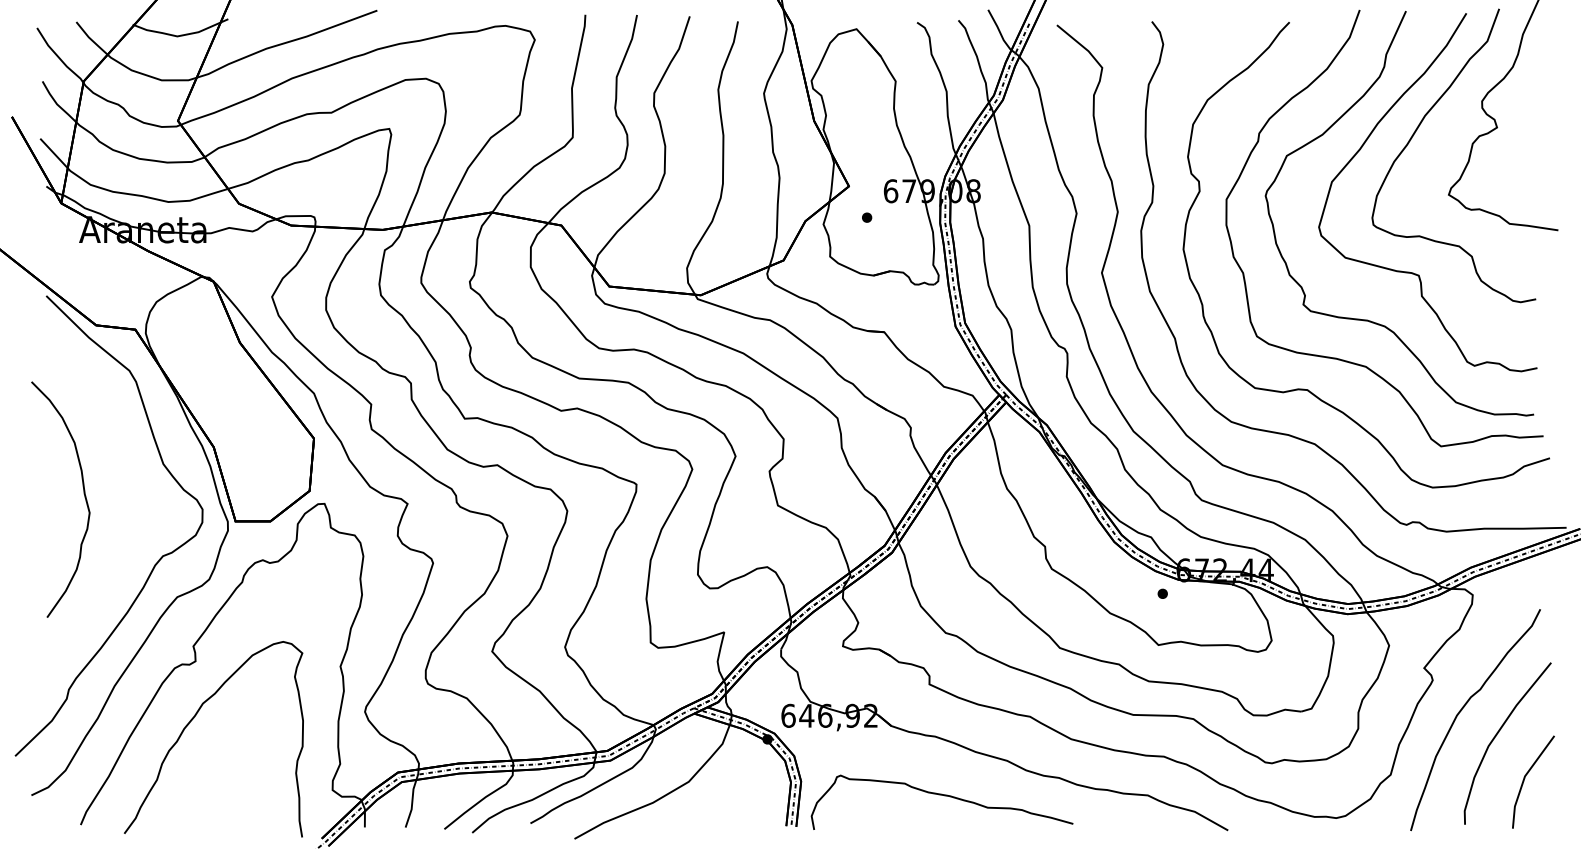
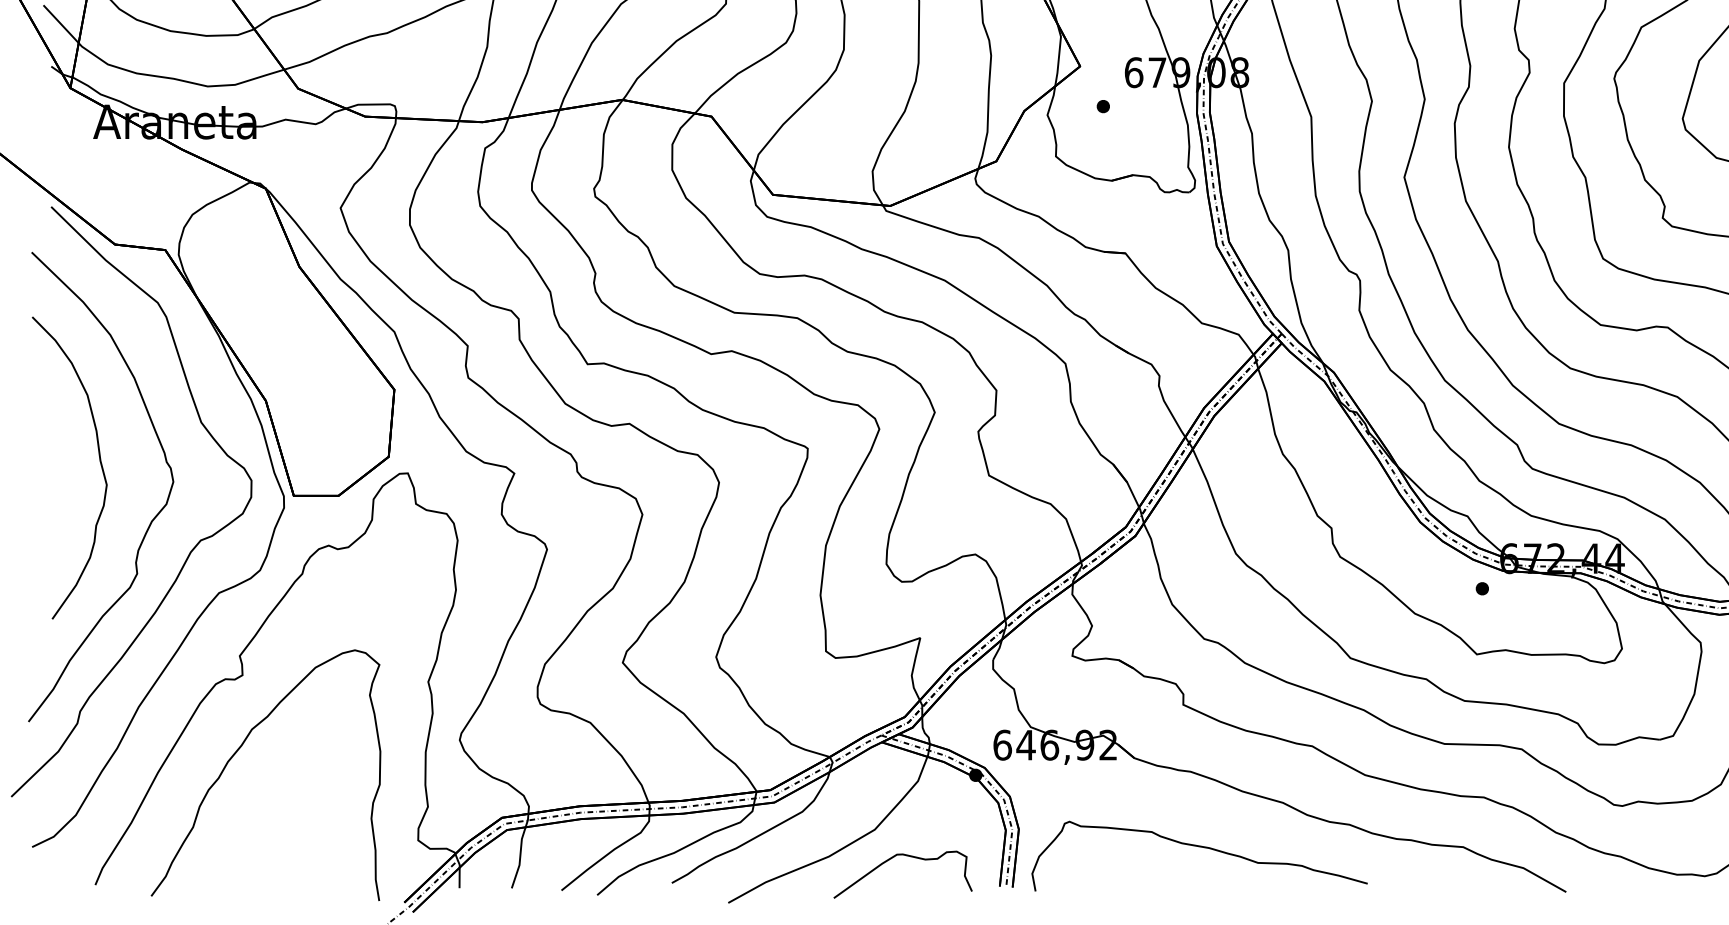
curve: (123, 541) -> (150, 521), added
curve: (715, 803) -> (909, 857), added

